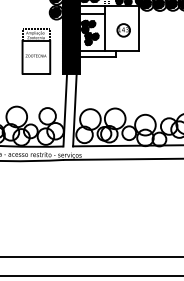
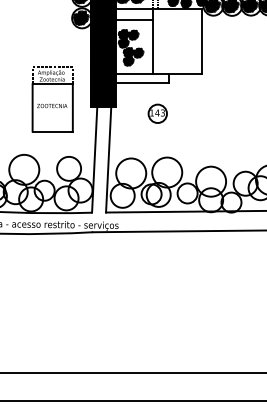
part: (123, 30) -> (157, 113), moved
part: (36, 51) -> (52, 99), moved

